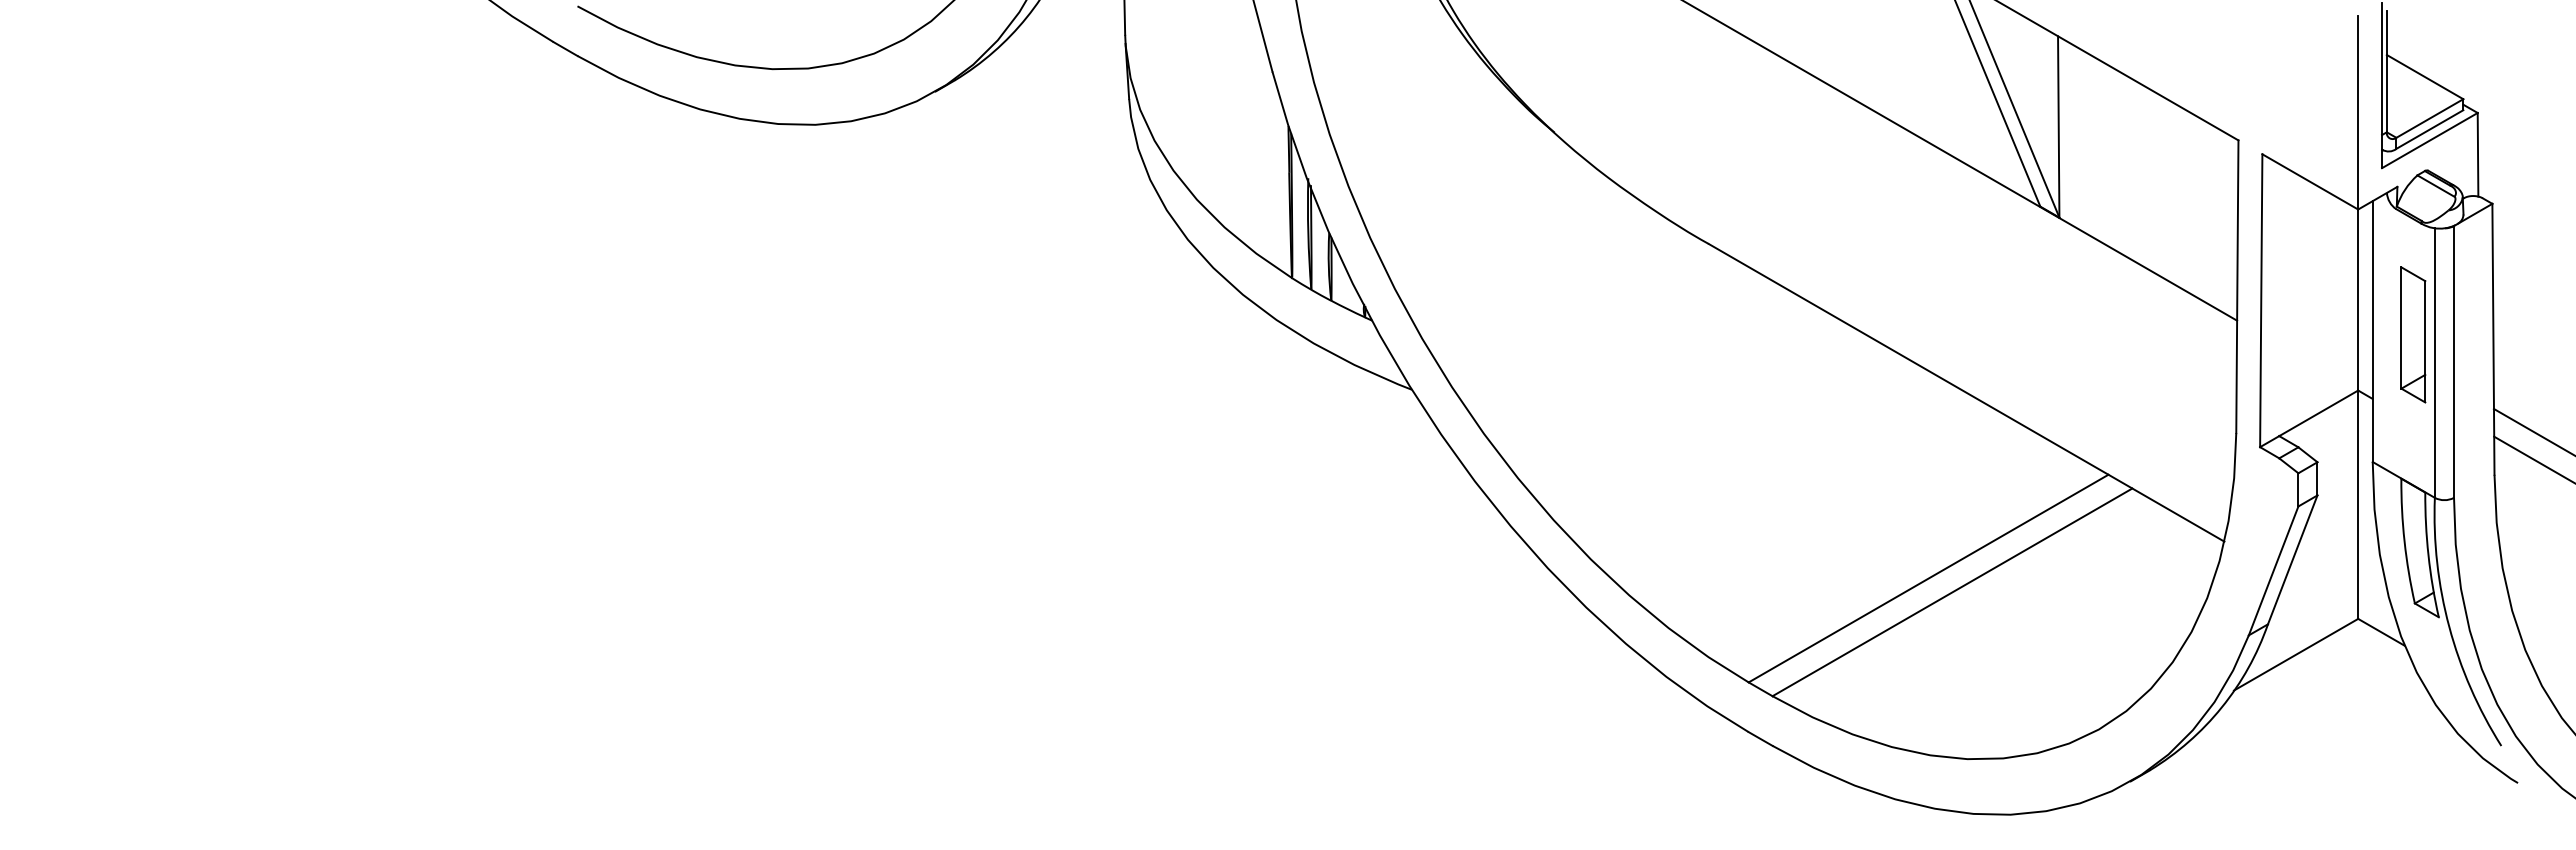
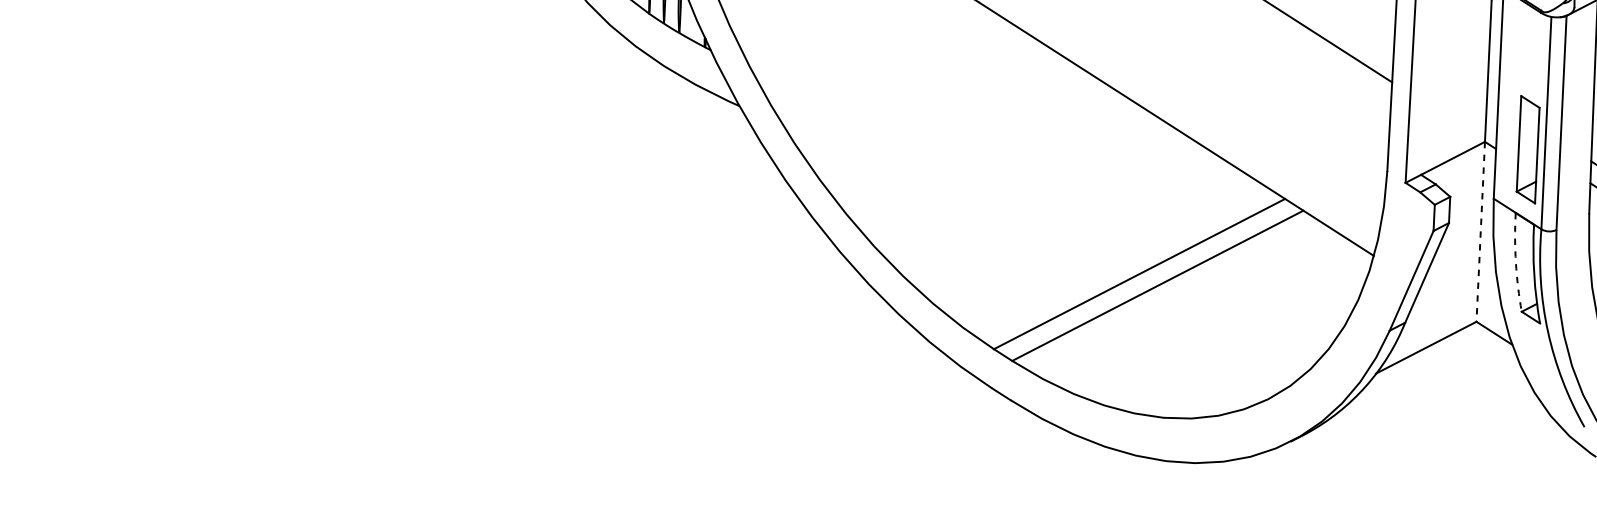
part: (2413, 334) -> (1528, 149), moved
line: (2358, 505) -> (1480, 232), solid -> dashed
arc: (2404, 541) -> (1515, 262), solid -> dashed

